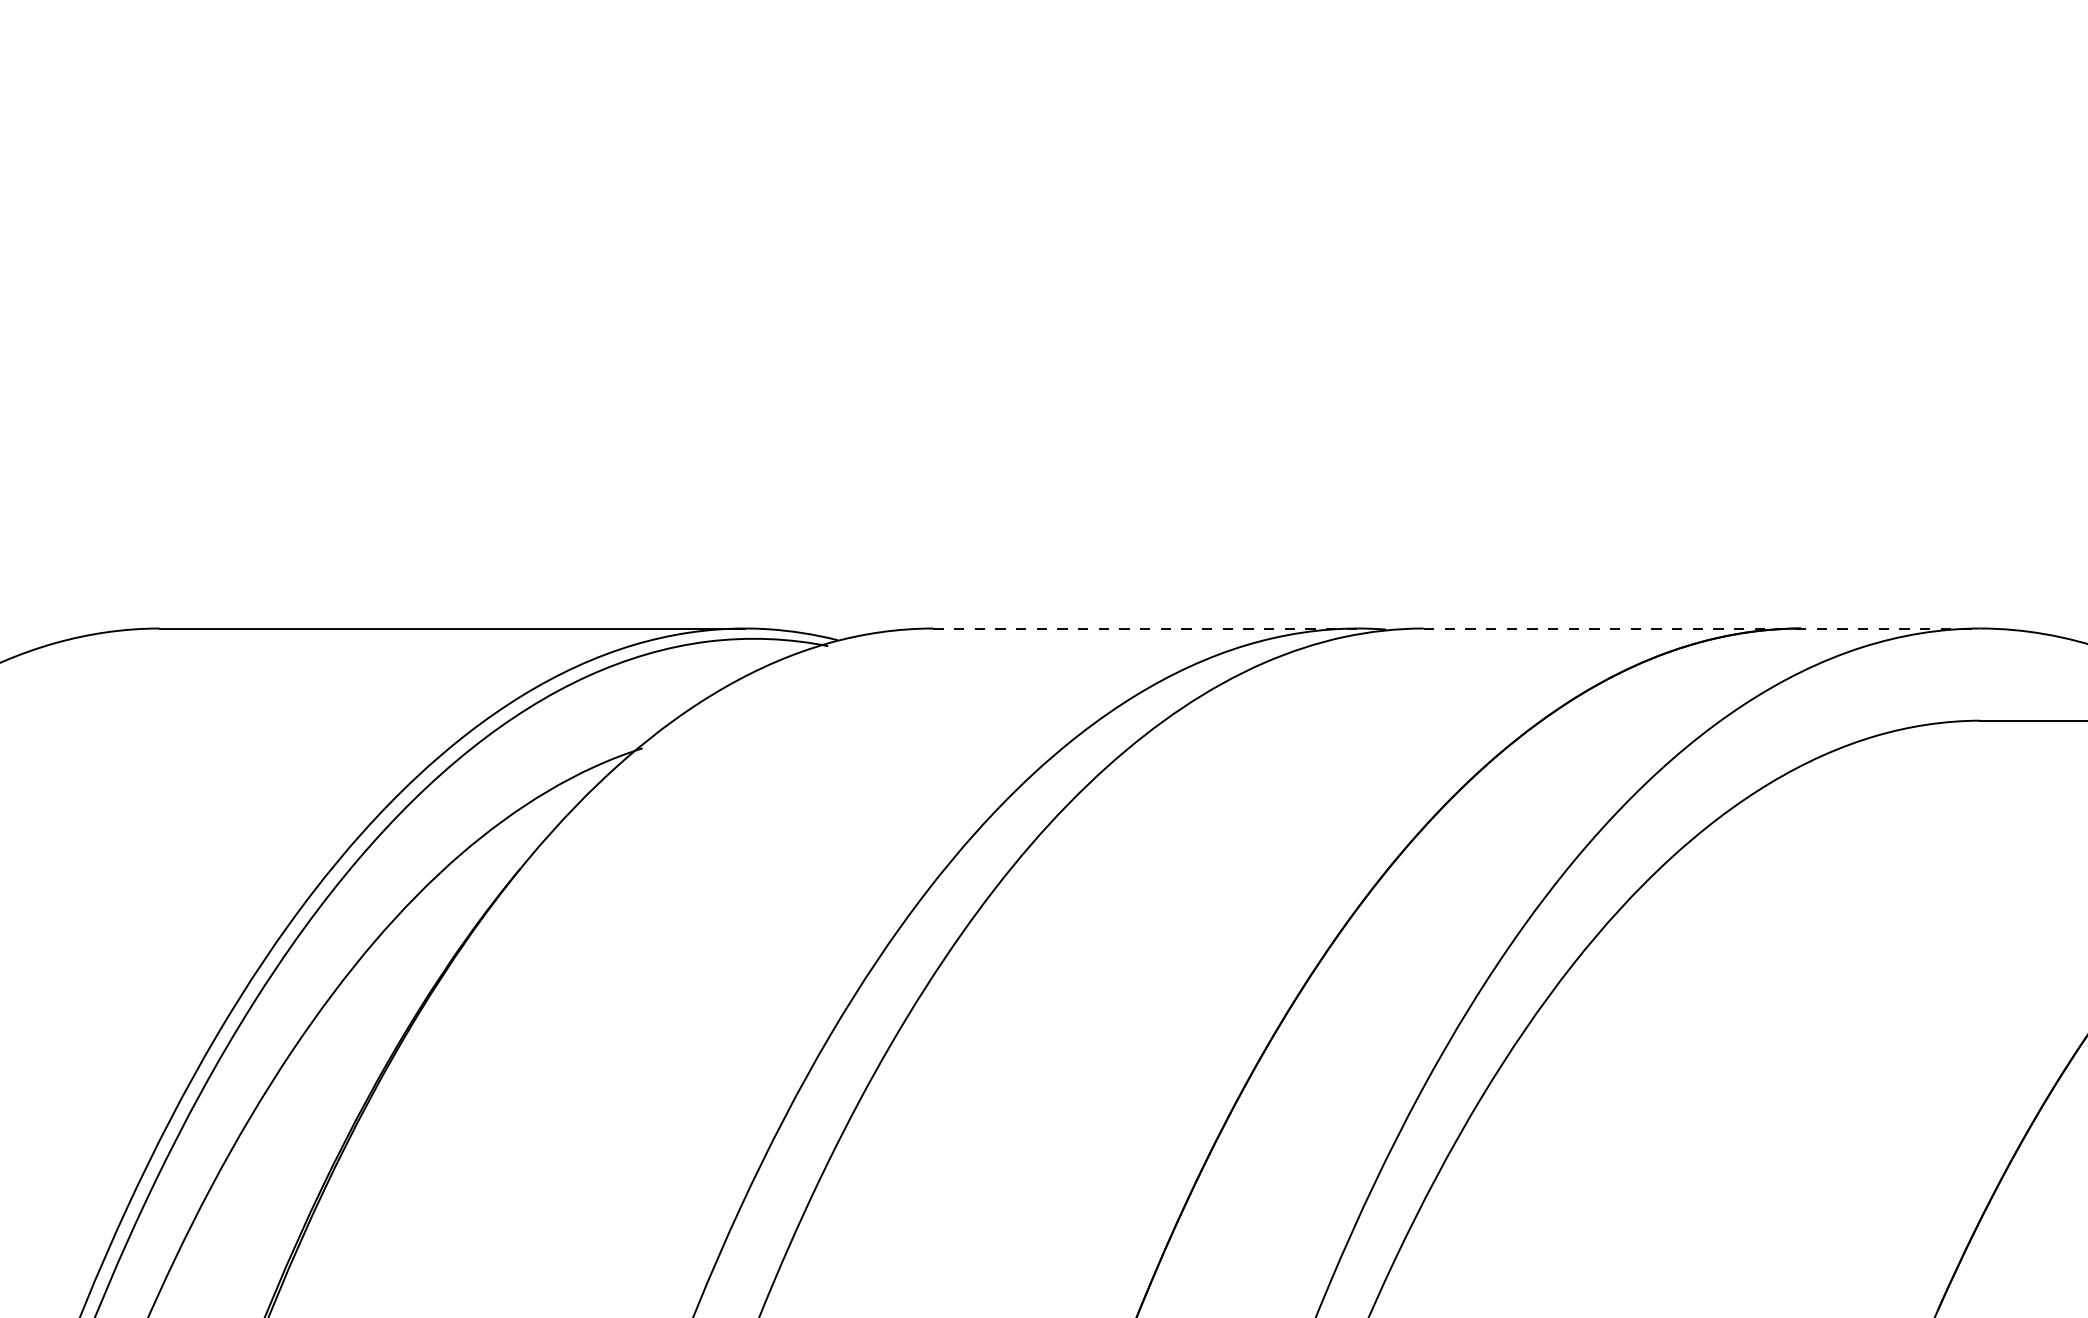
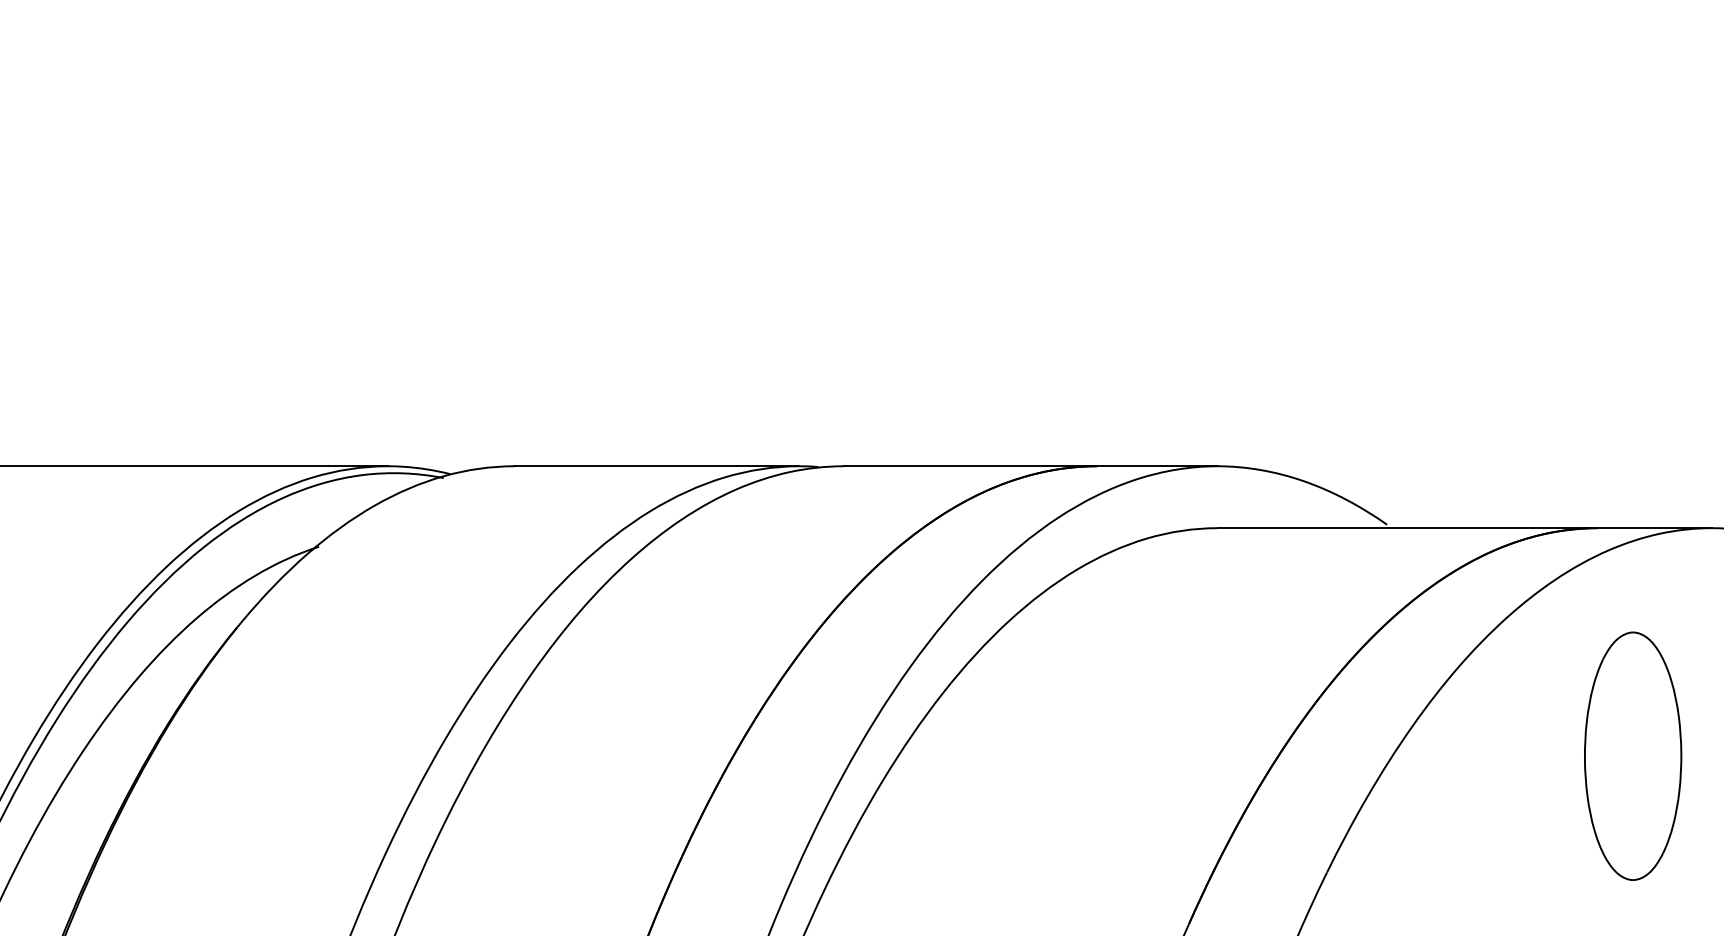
line: (1144, 628) -> (656, 466), dashed -> solid
line: (1701, 628) -> (1030, 466), dashed -> solid

